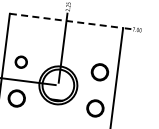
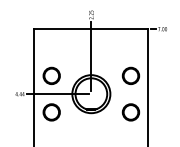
line: (66, 21) -> (91, 29), dashed -> solid
circle: (21, 61) -> (51, 75), size x1.43

